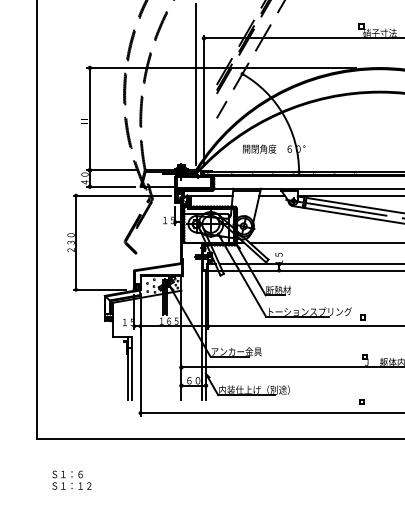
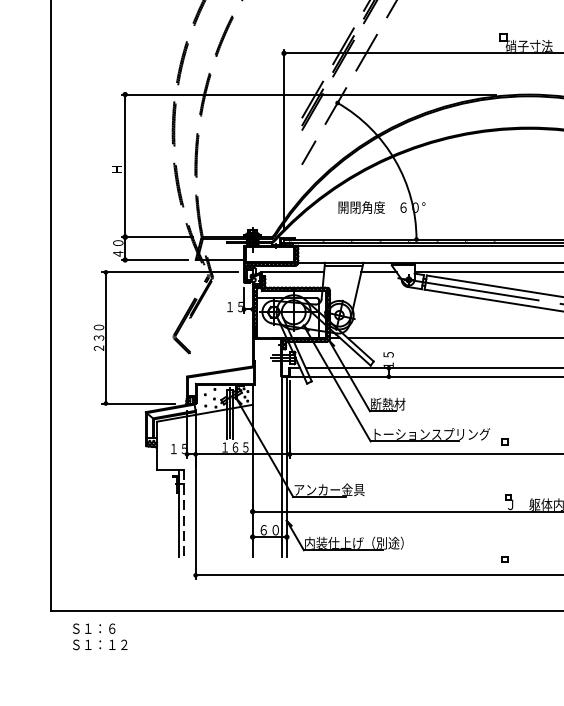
line: (195, 84) -> (272, 117), removed
line: (132, 369) -> (184, 514), solid -> dashed
text: (71, 479) -> (99, 635), moved

